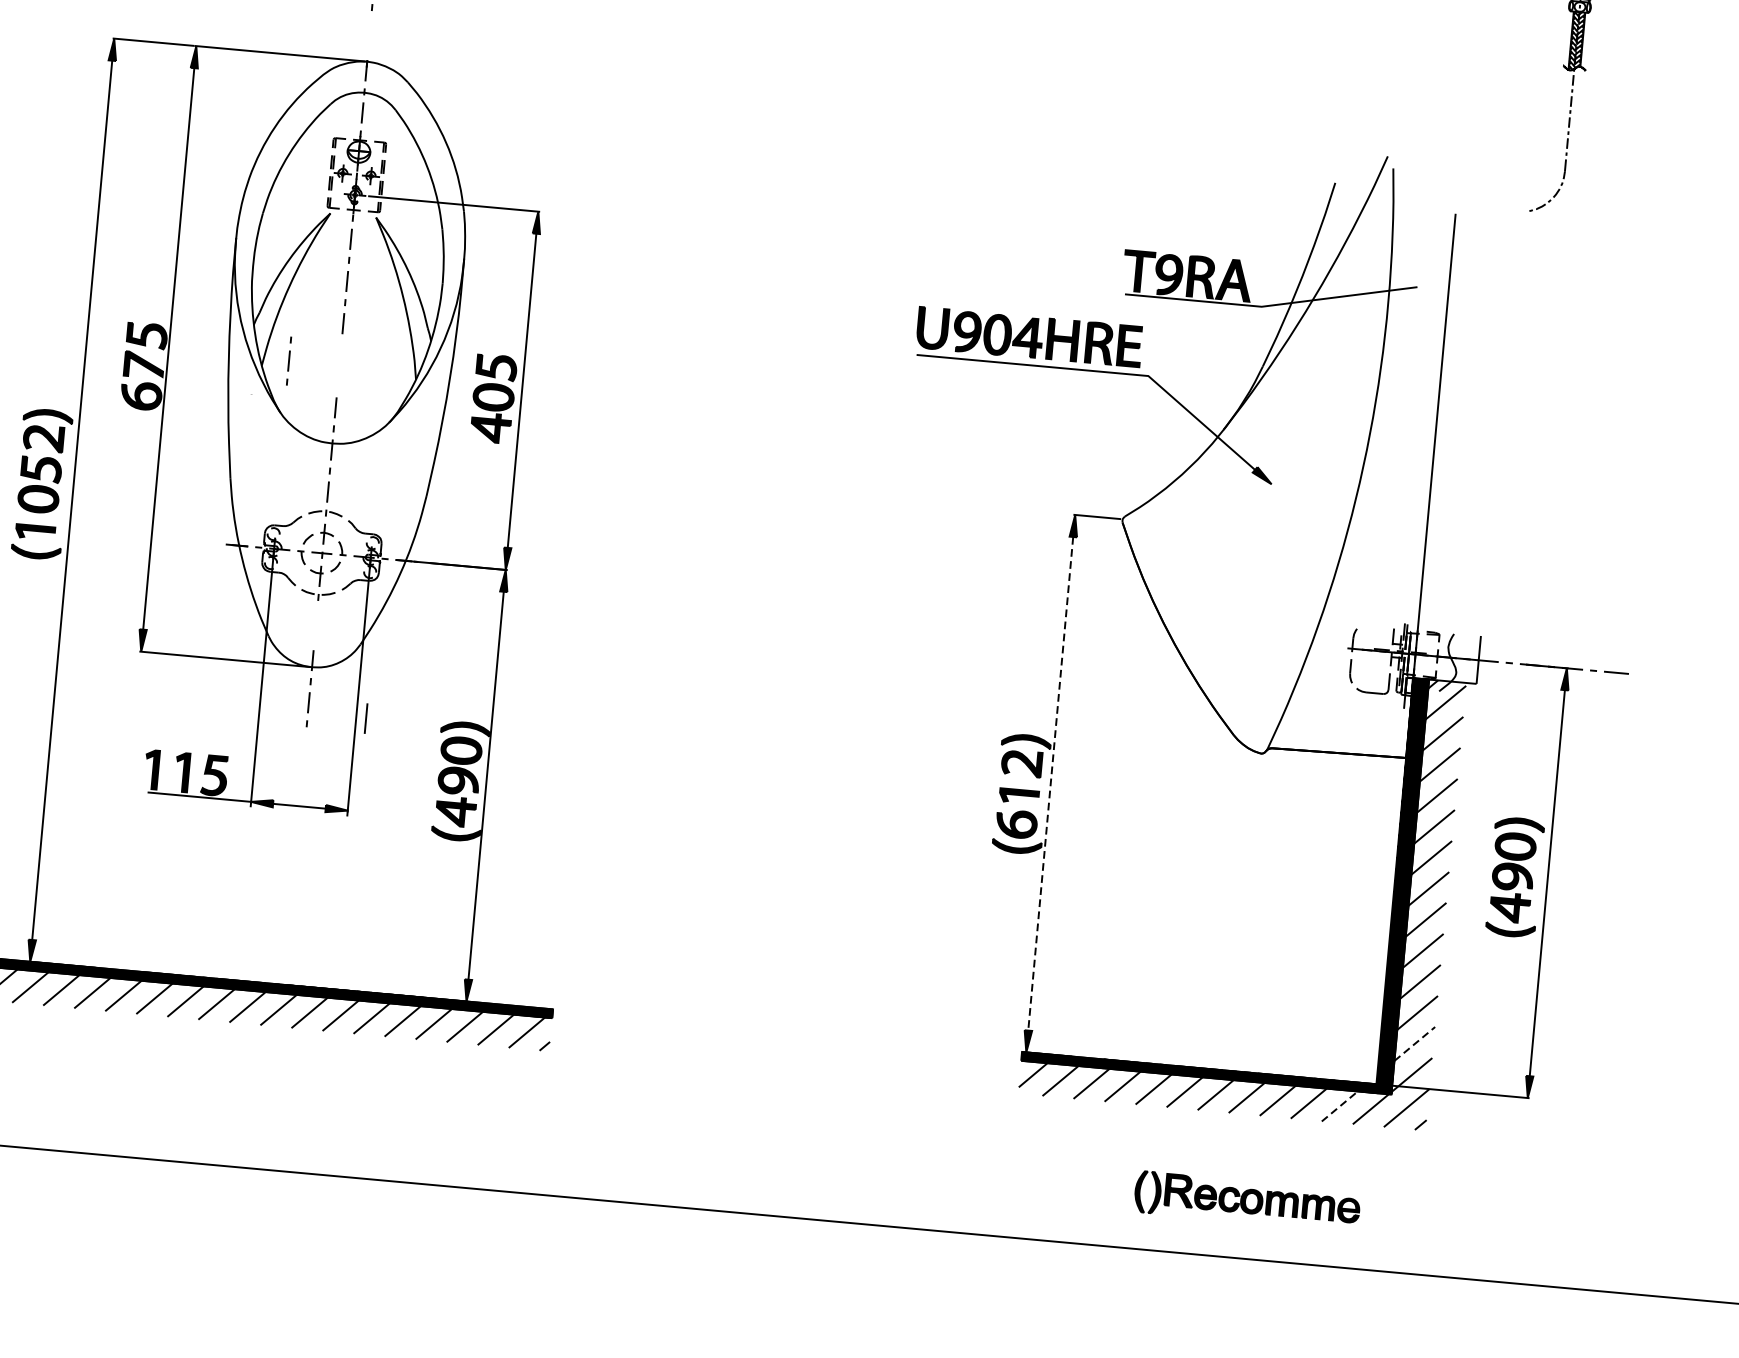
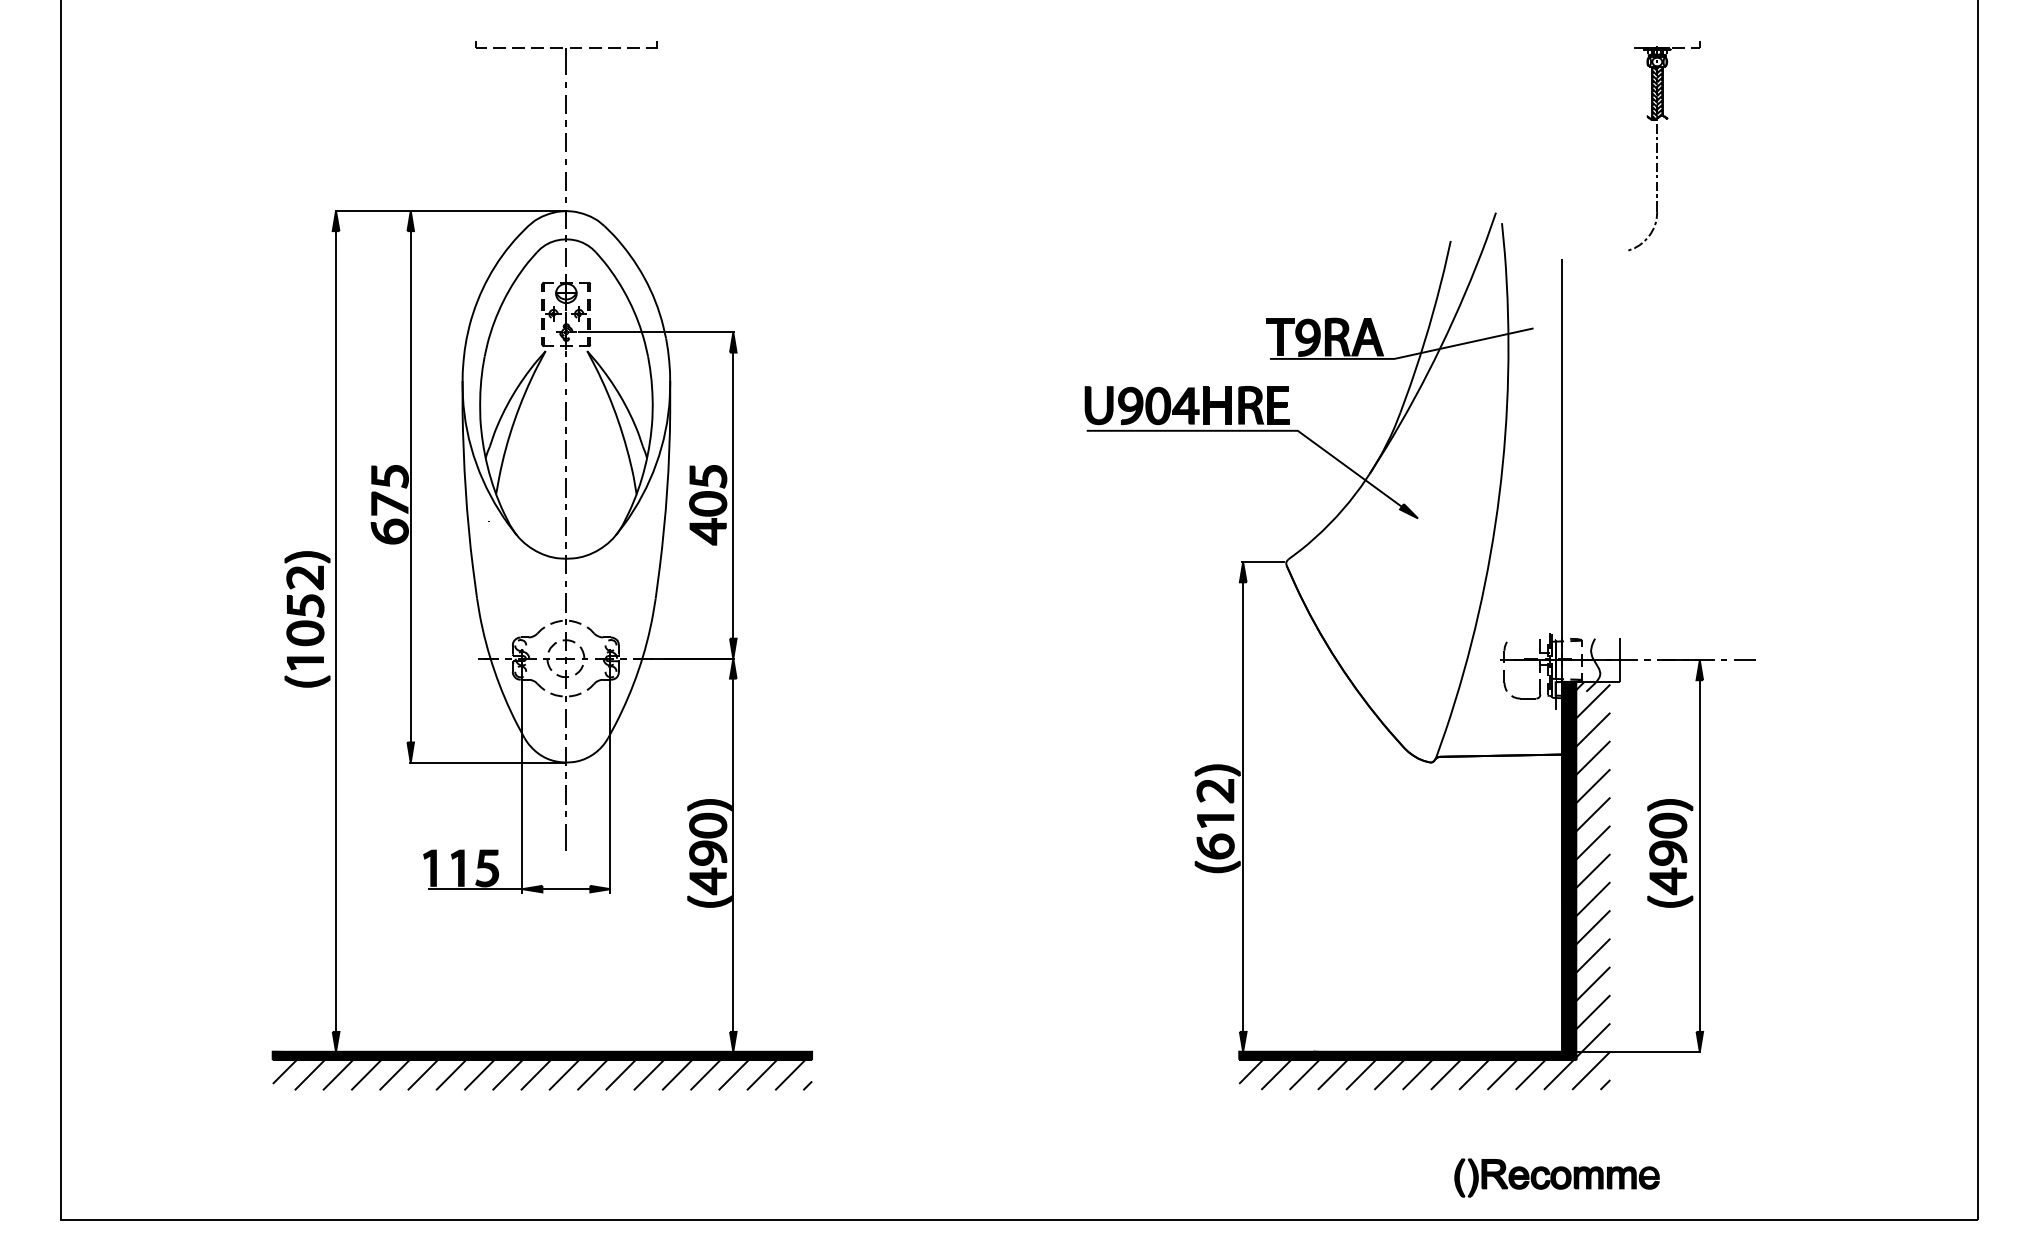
line: (368, 35) -> (565, 187), added
line: (288, 360) -> (565, 487), moved
line: (314, 625) -> (565, 724), added
line: (365, 718) -> (565, 837), moved
line: (1051, 784) -> (1243, 807), dashed -> solid
line: (1415, 1043) -> (1593, 1011), dashed -> solid
line: (1340, 1106) -> (1531, 1074), dashed -> solid
part: (1246, 1200) -> (1556, 1177), moved

